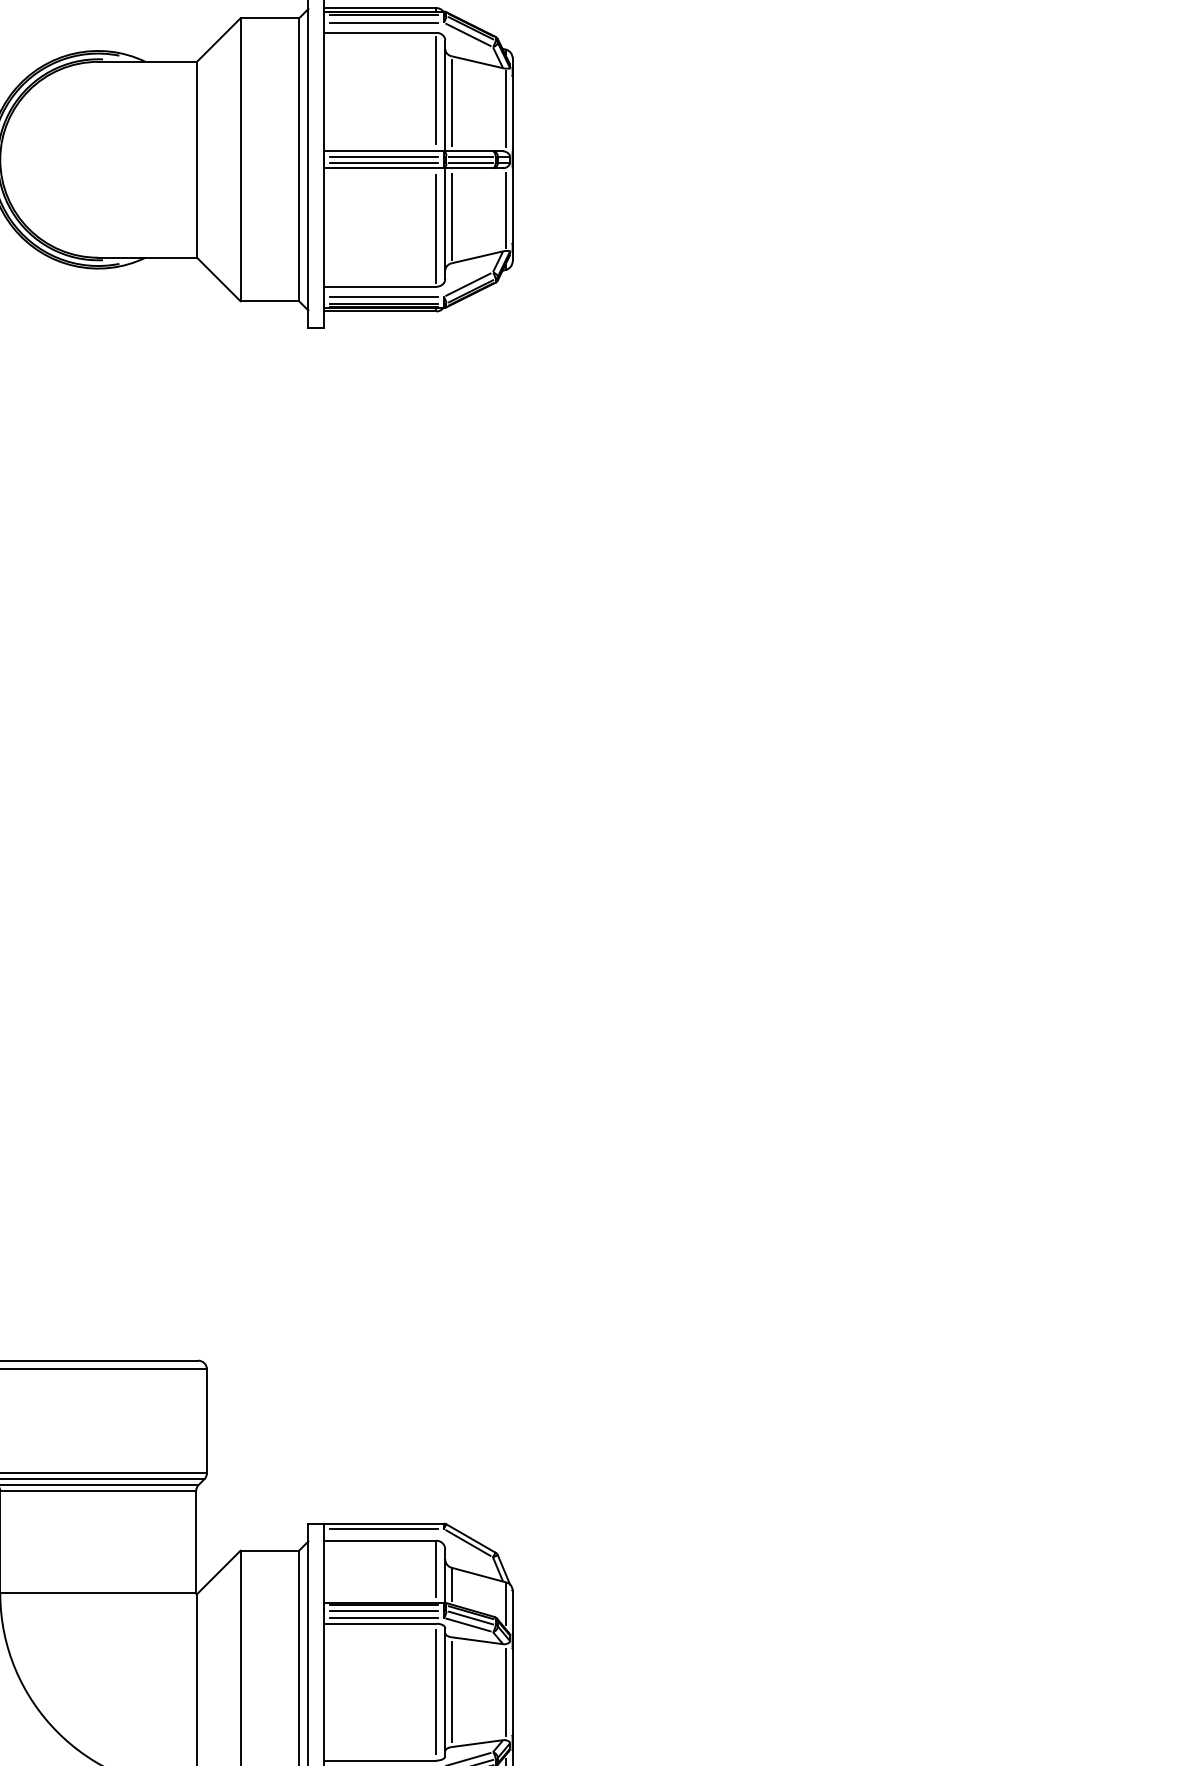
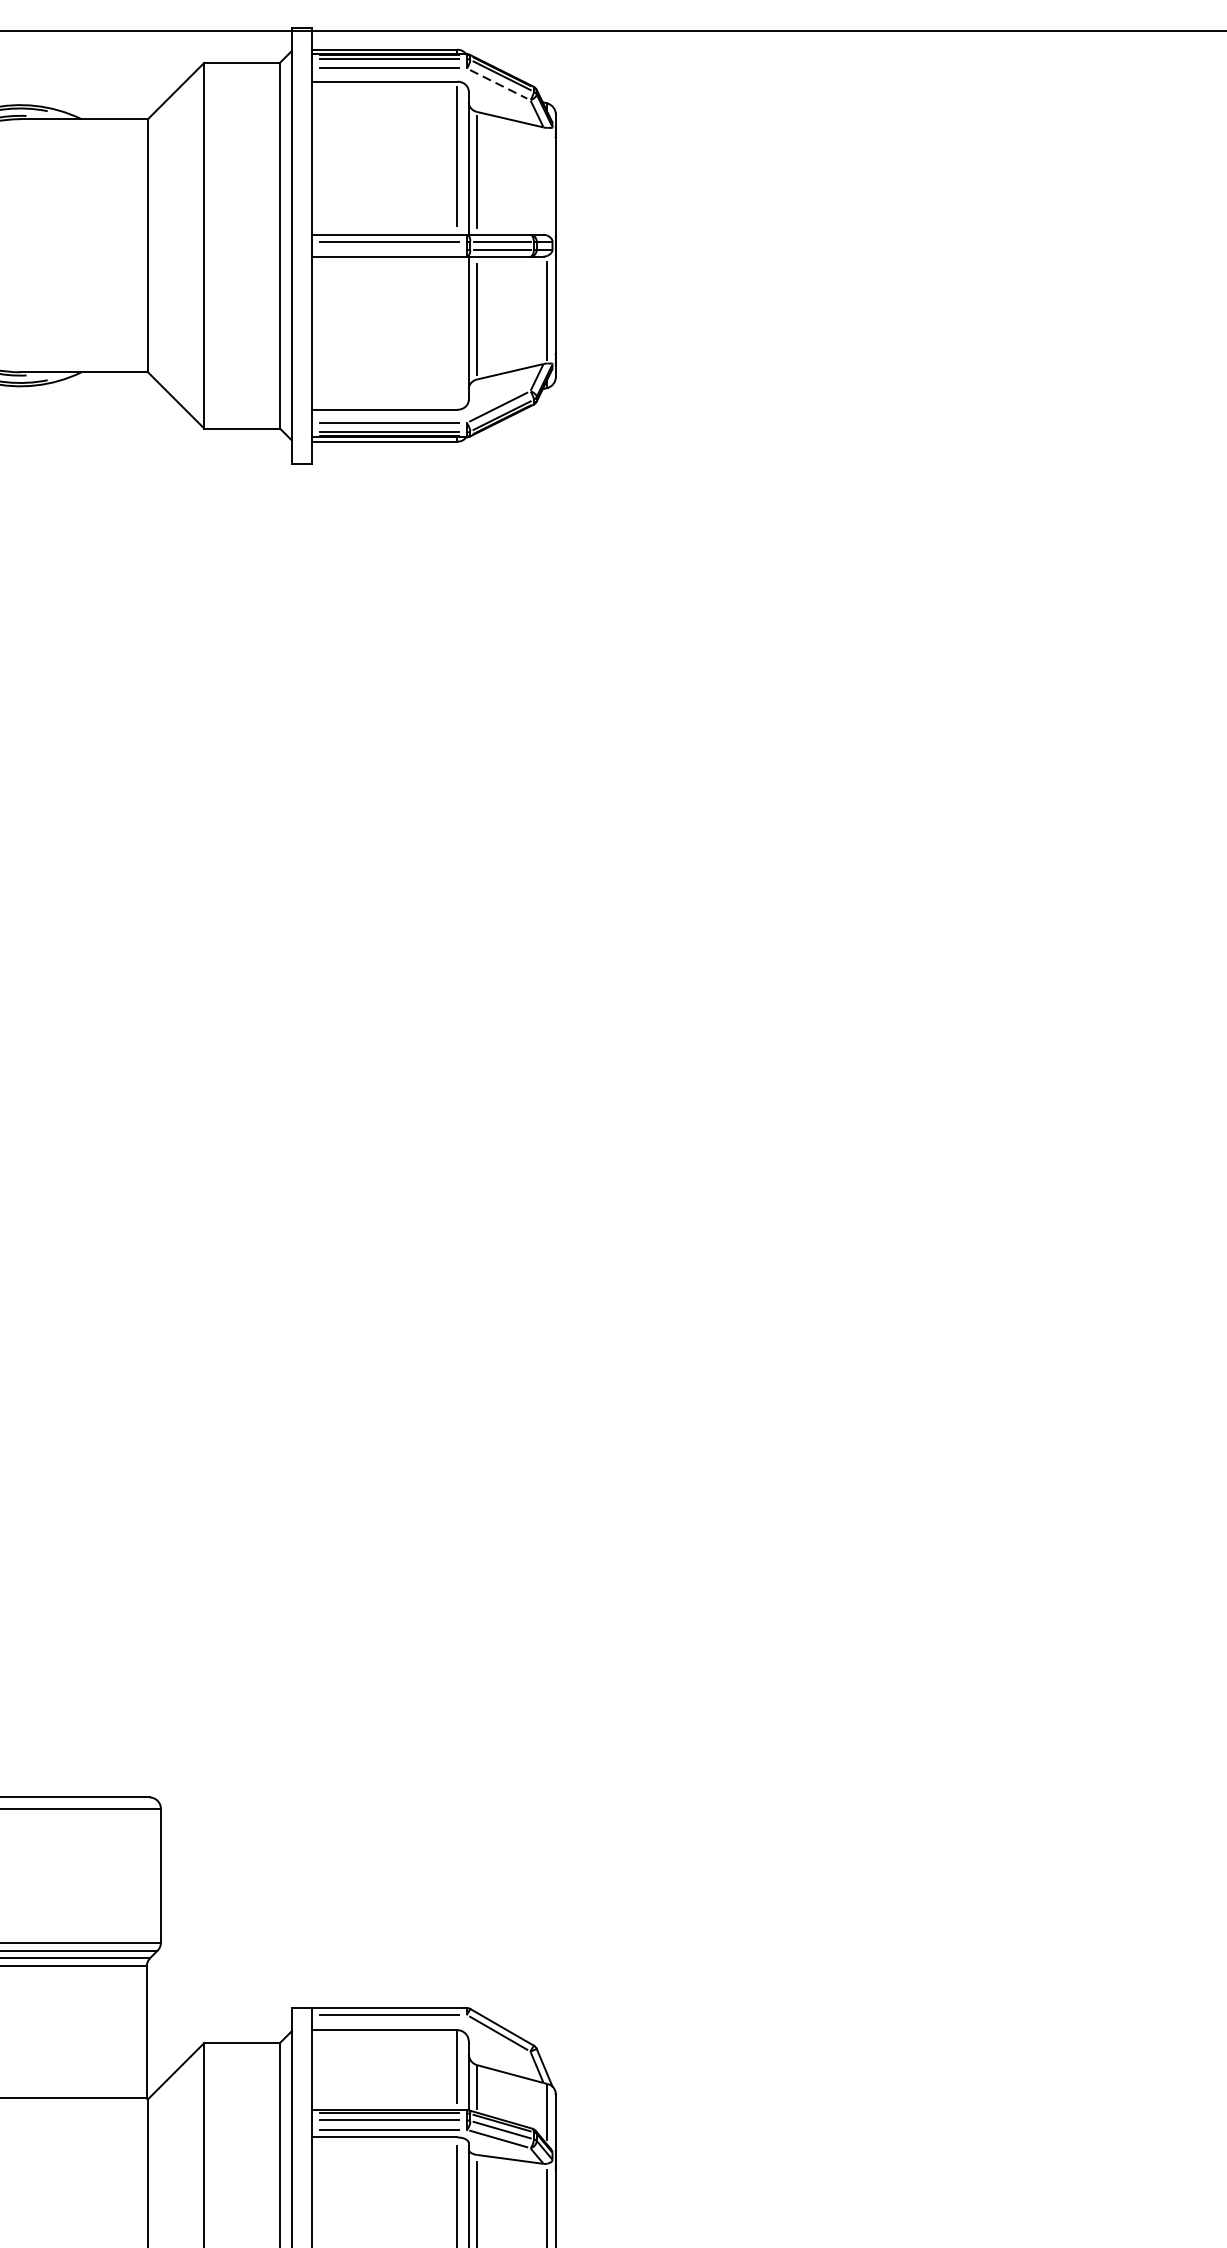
line: (468, 34) -> (498, 83), solid -> dashed
line: (506, 109) -> (547, 180), removed
line: (383, 162) -> (388, 249), removed
line: (436, 228) -> (457, 334), removed

